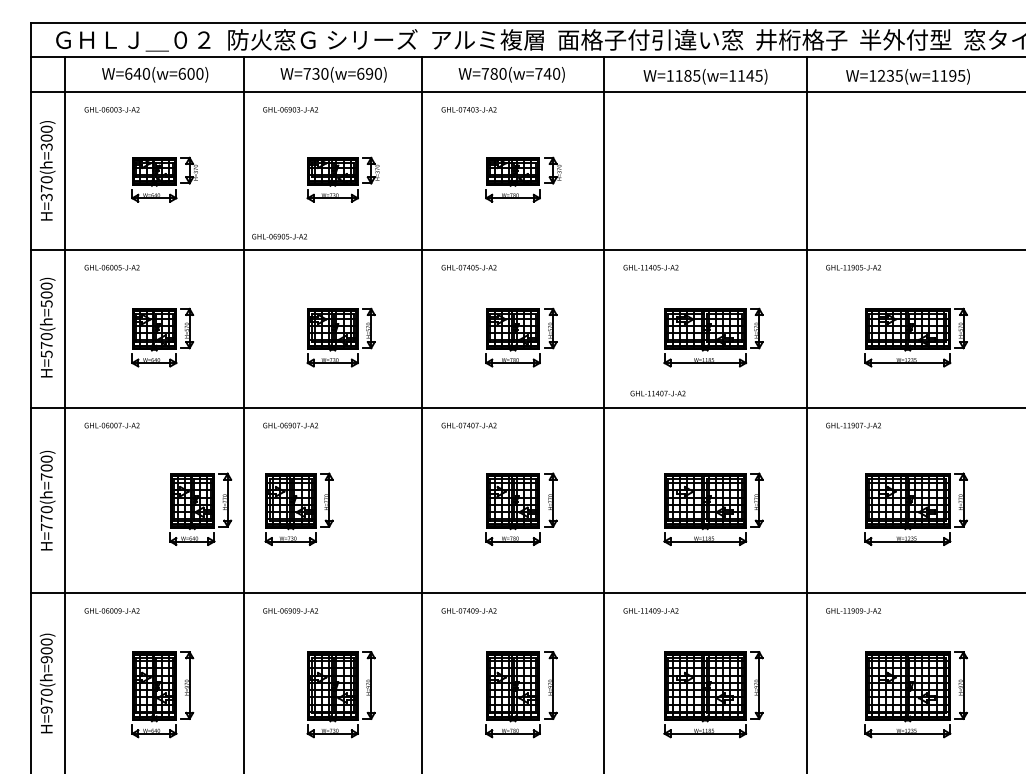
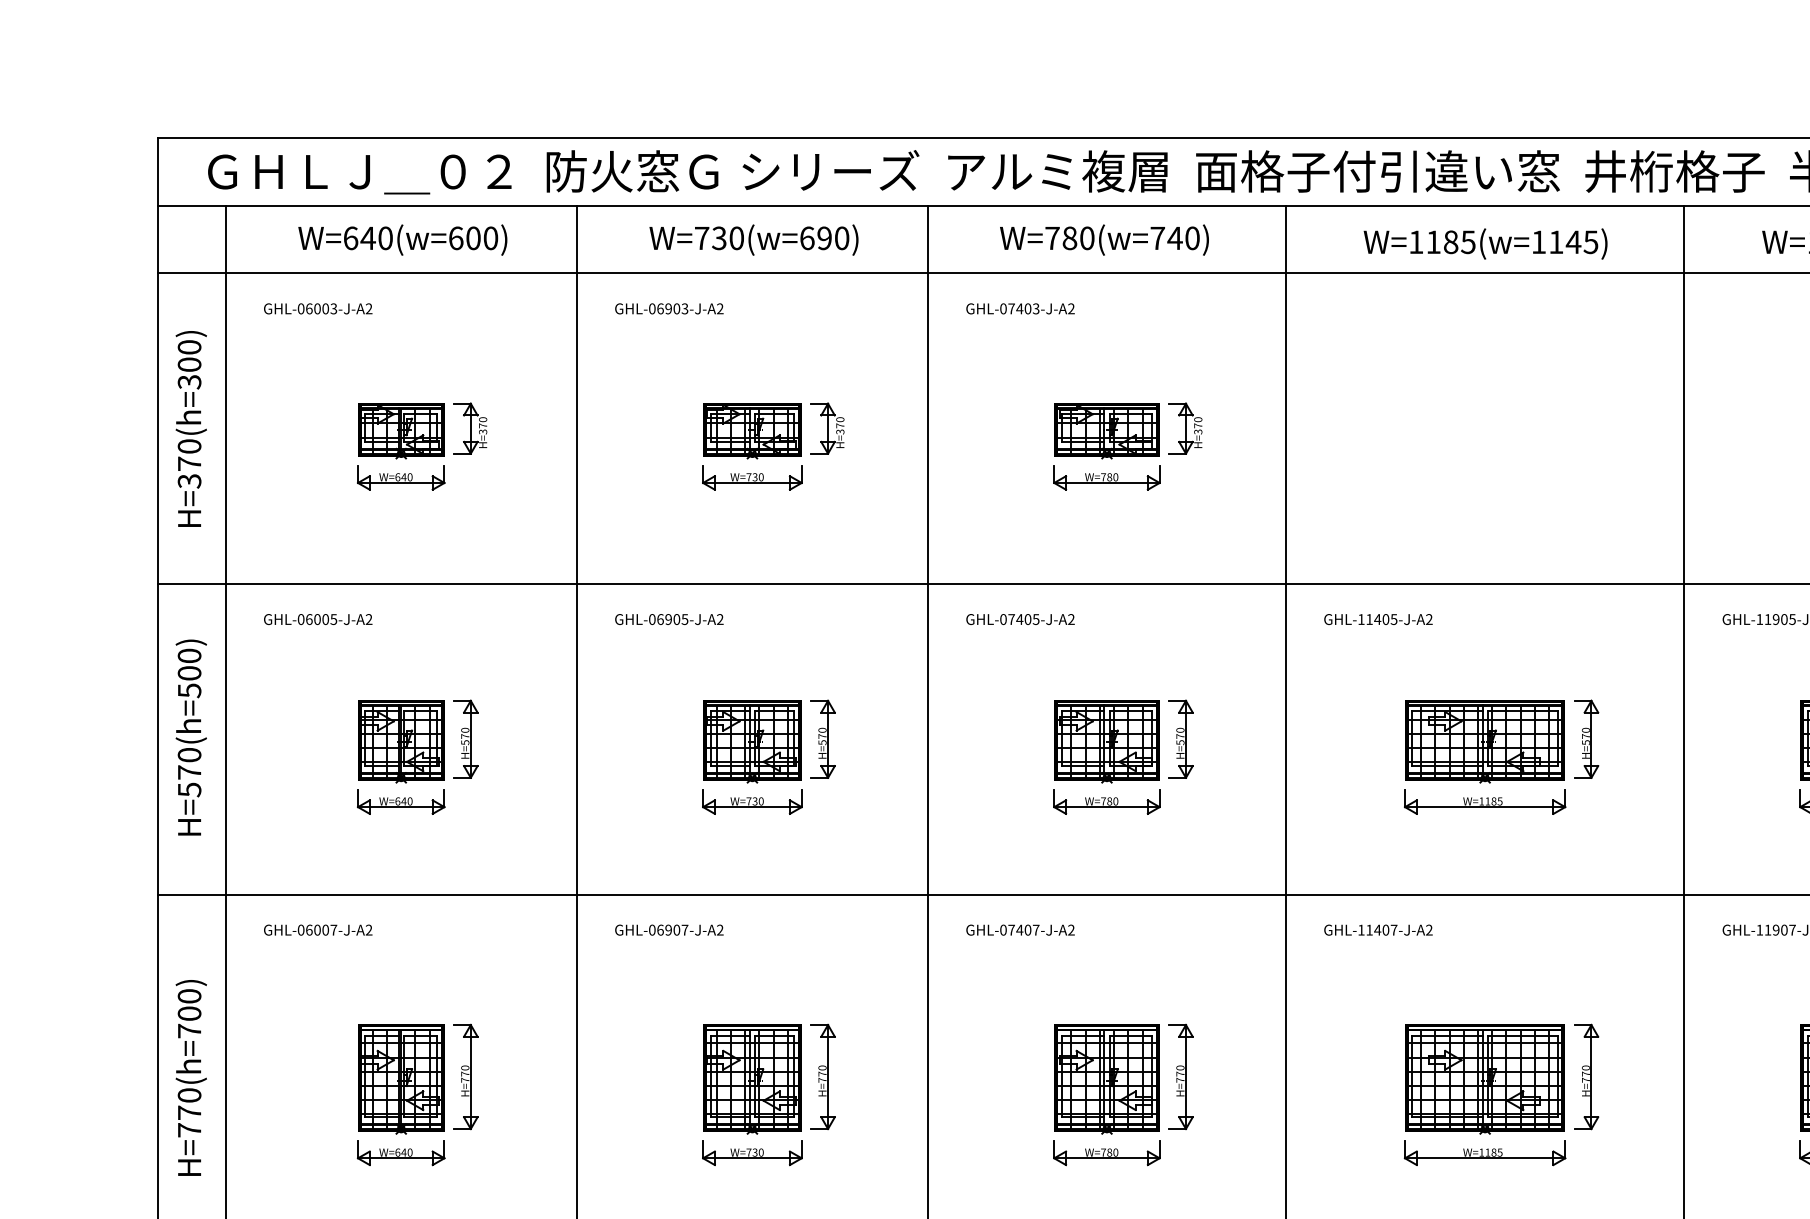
text: (279, 236) -> (669, 619), moved
text: (657, 393) -> (1377, 930), moved
part: (200, 508) -> (417, 1093), moved
part: (298, 508) -> (767, 1093), moved

